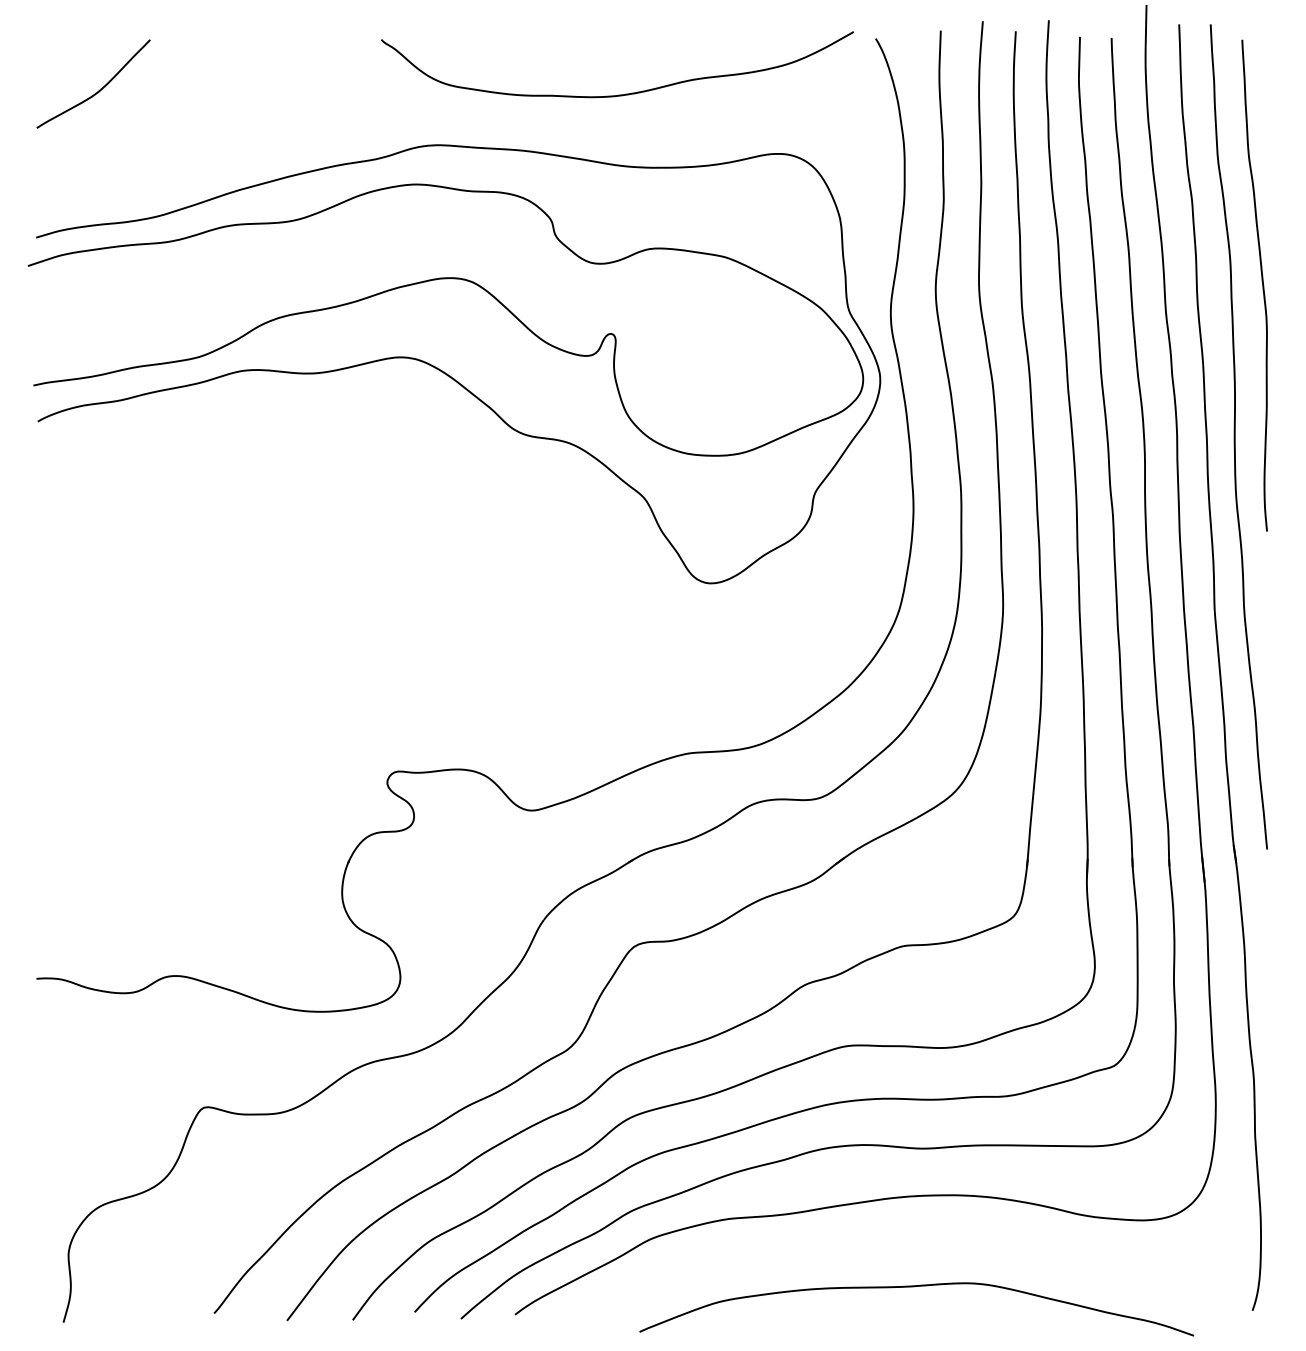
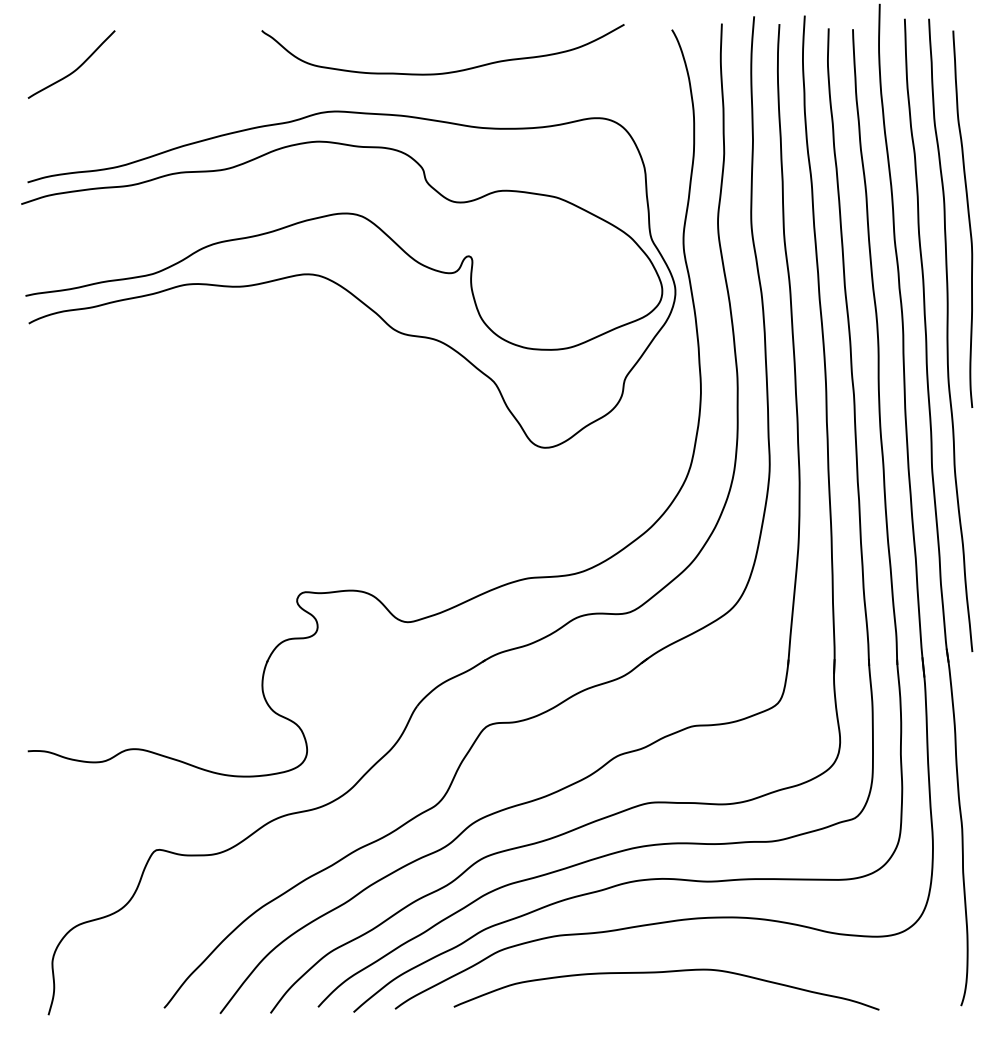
curve: (618, 94) -> (443, 72), moved
curve: (914, 1287) -> (664, 972), moved

